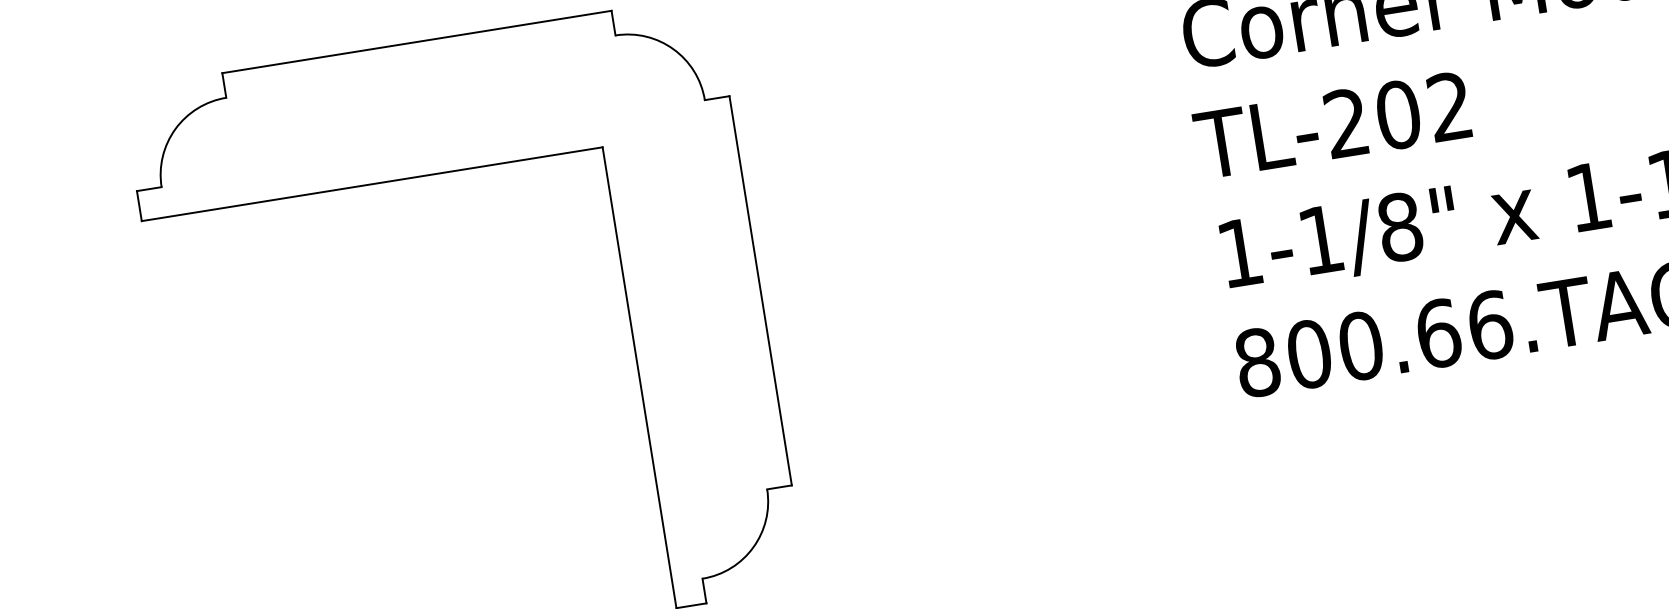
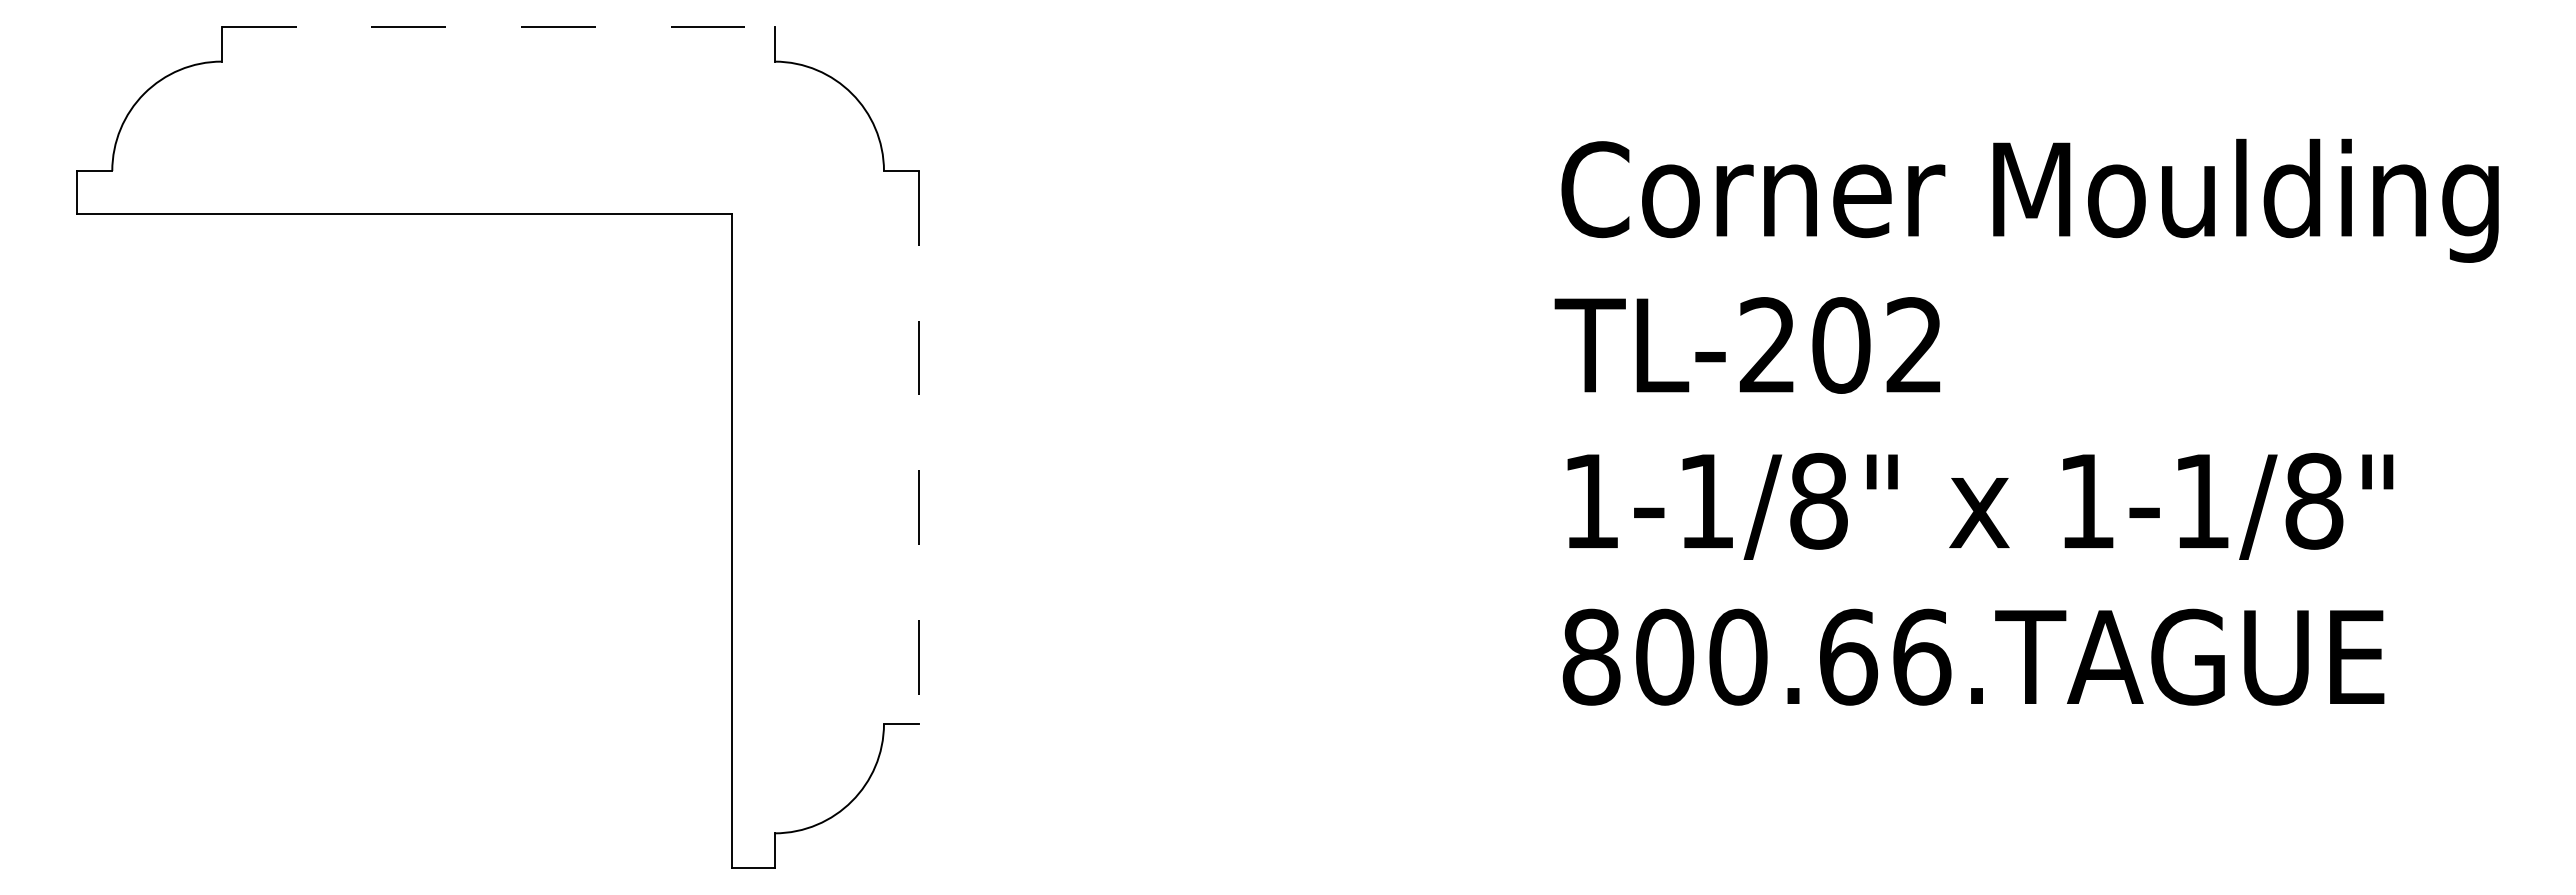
line: (417, 41) -> (498, 26), solid -> dashed
line: (761, 290) -> (919, 447), solid -> dashed

